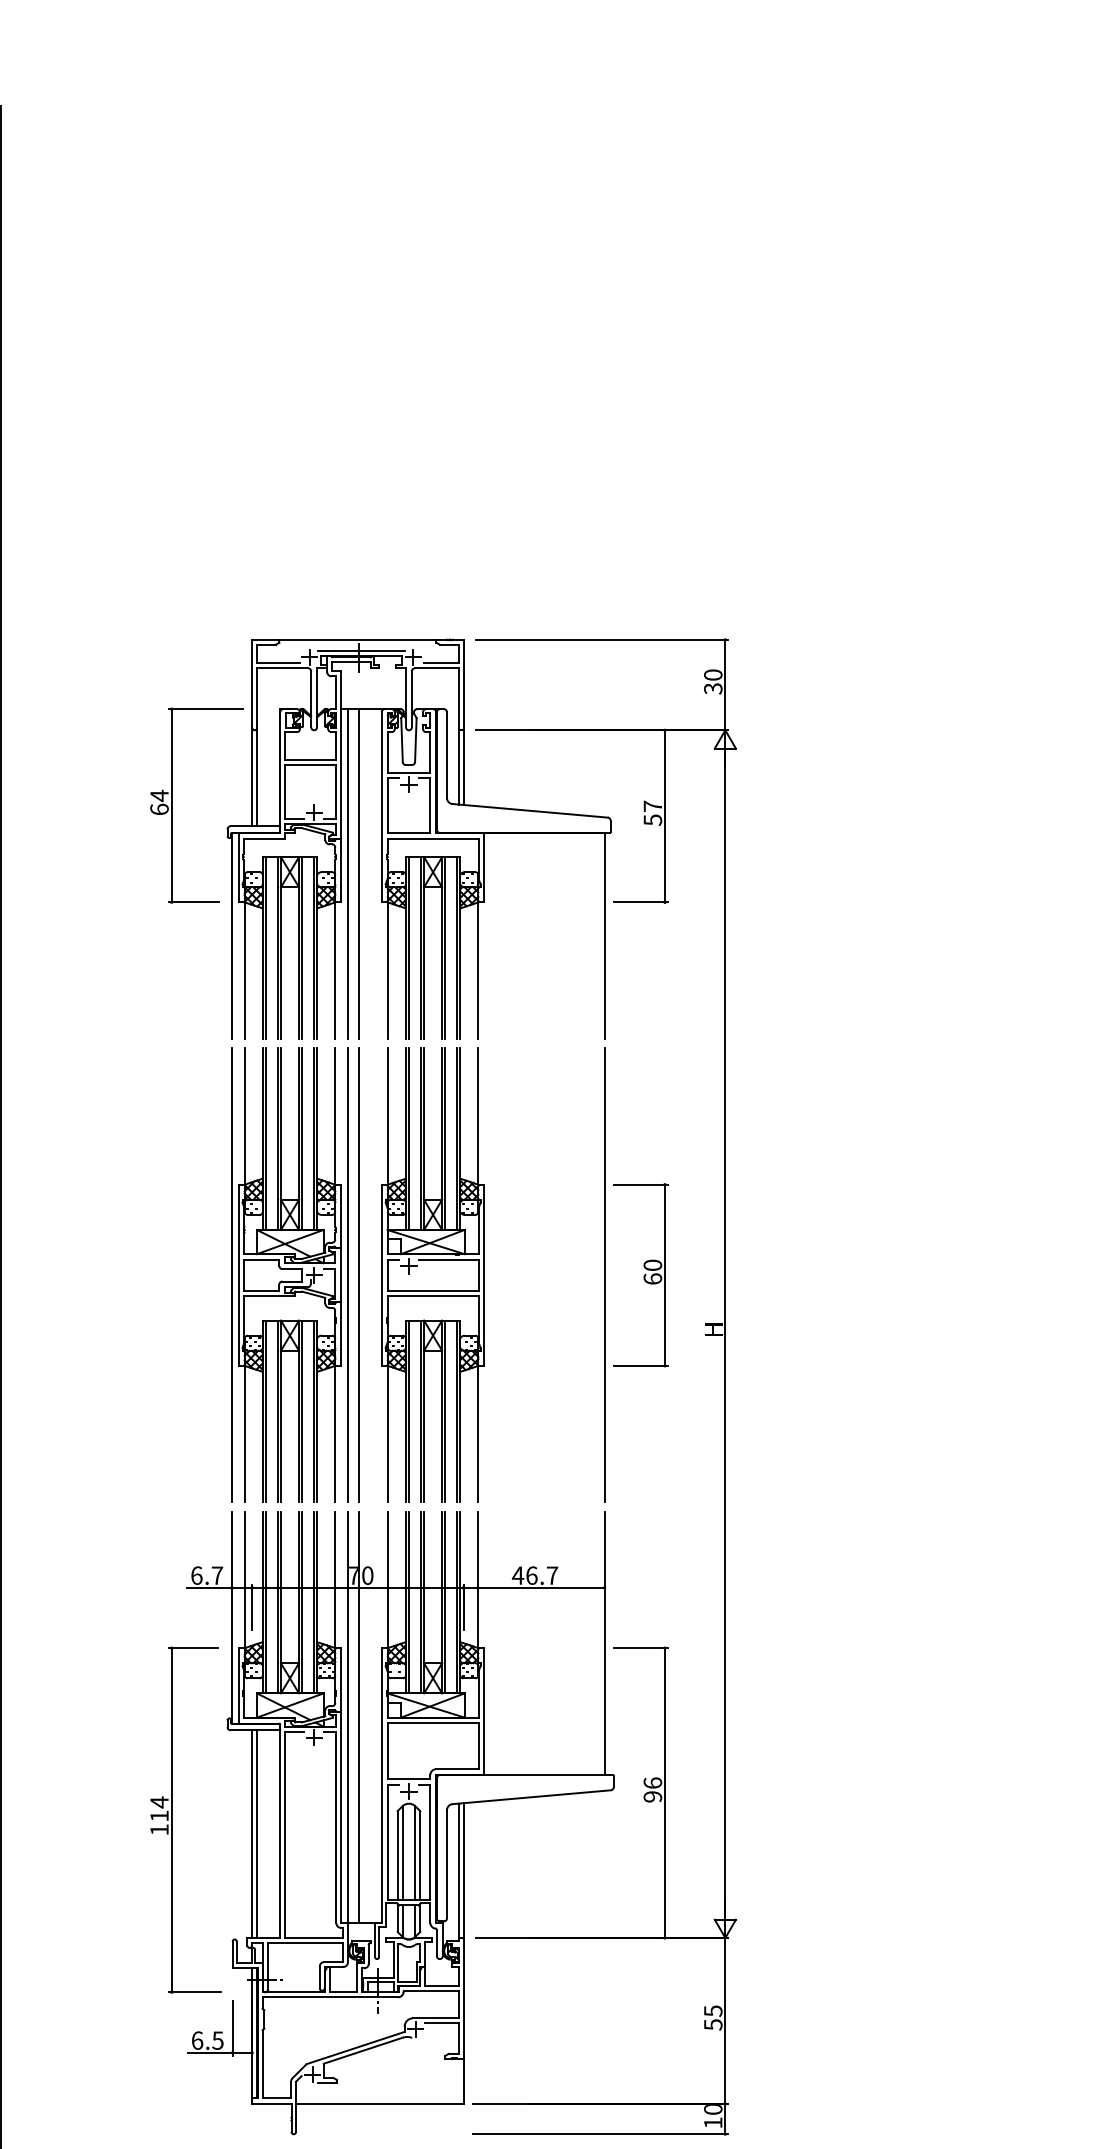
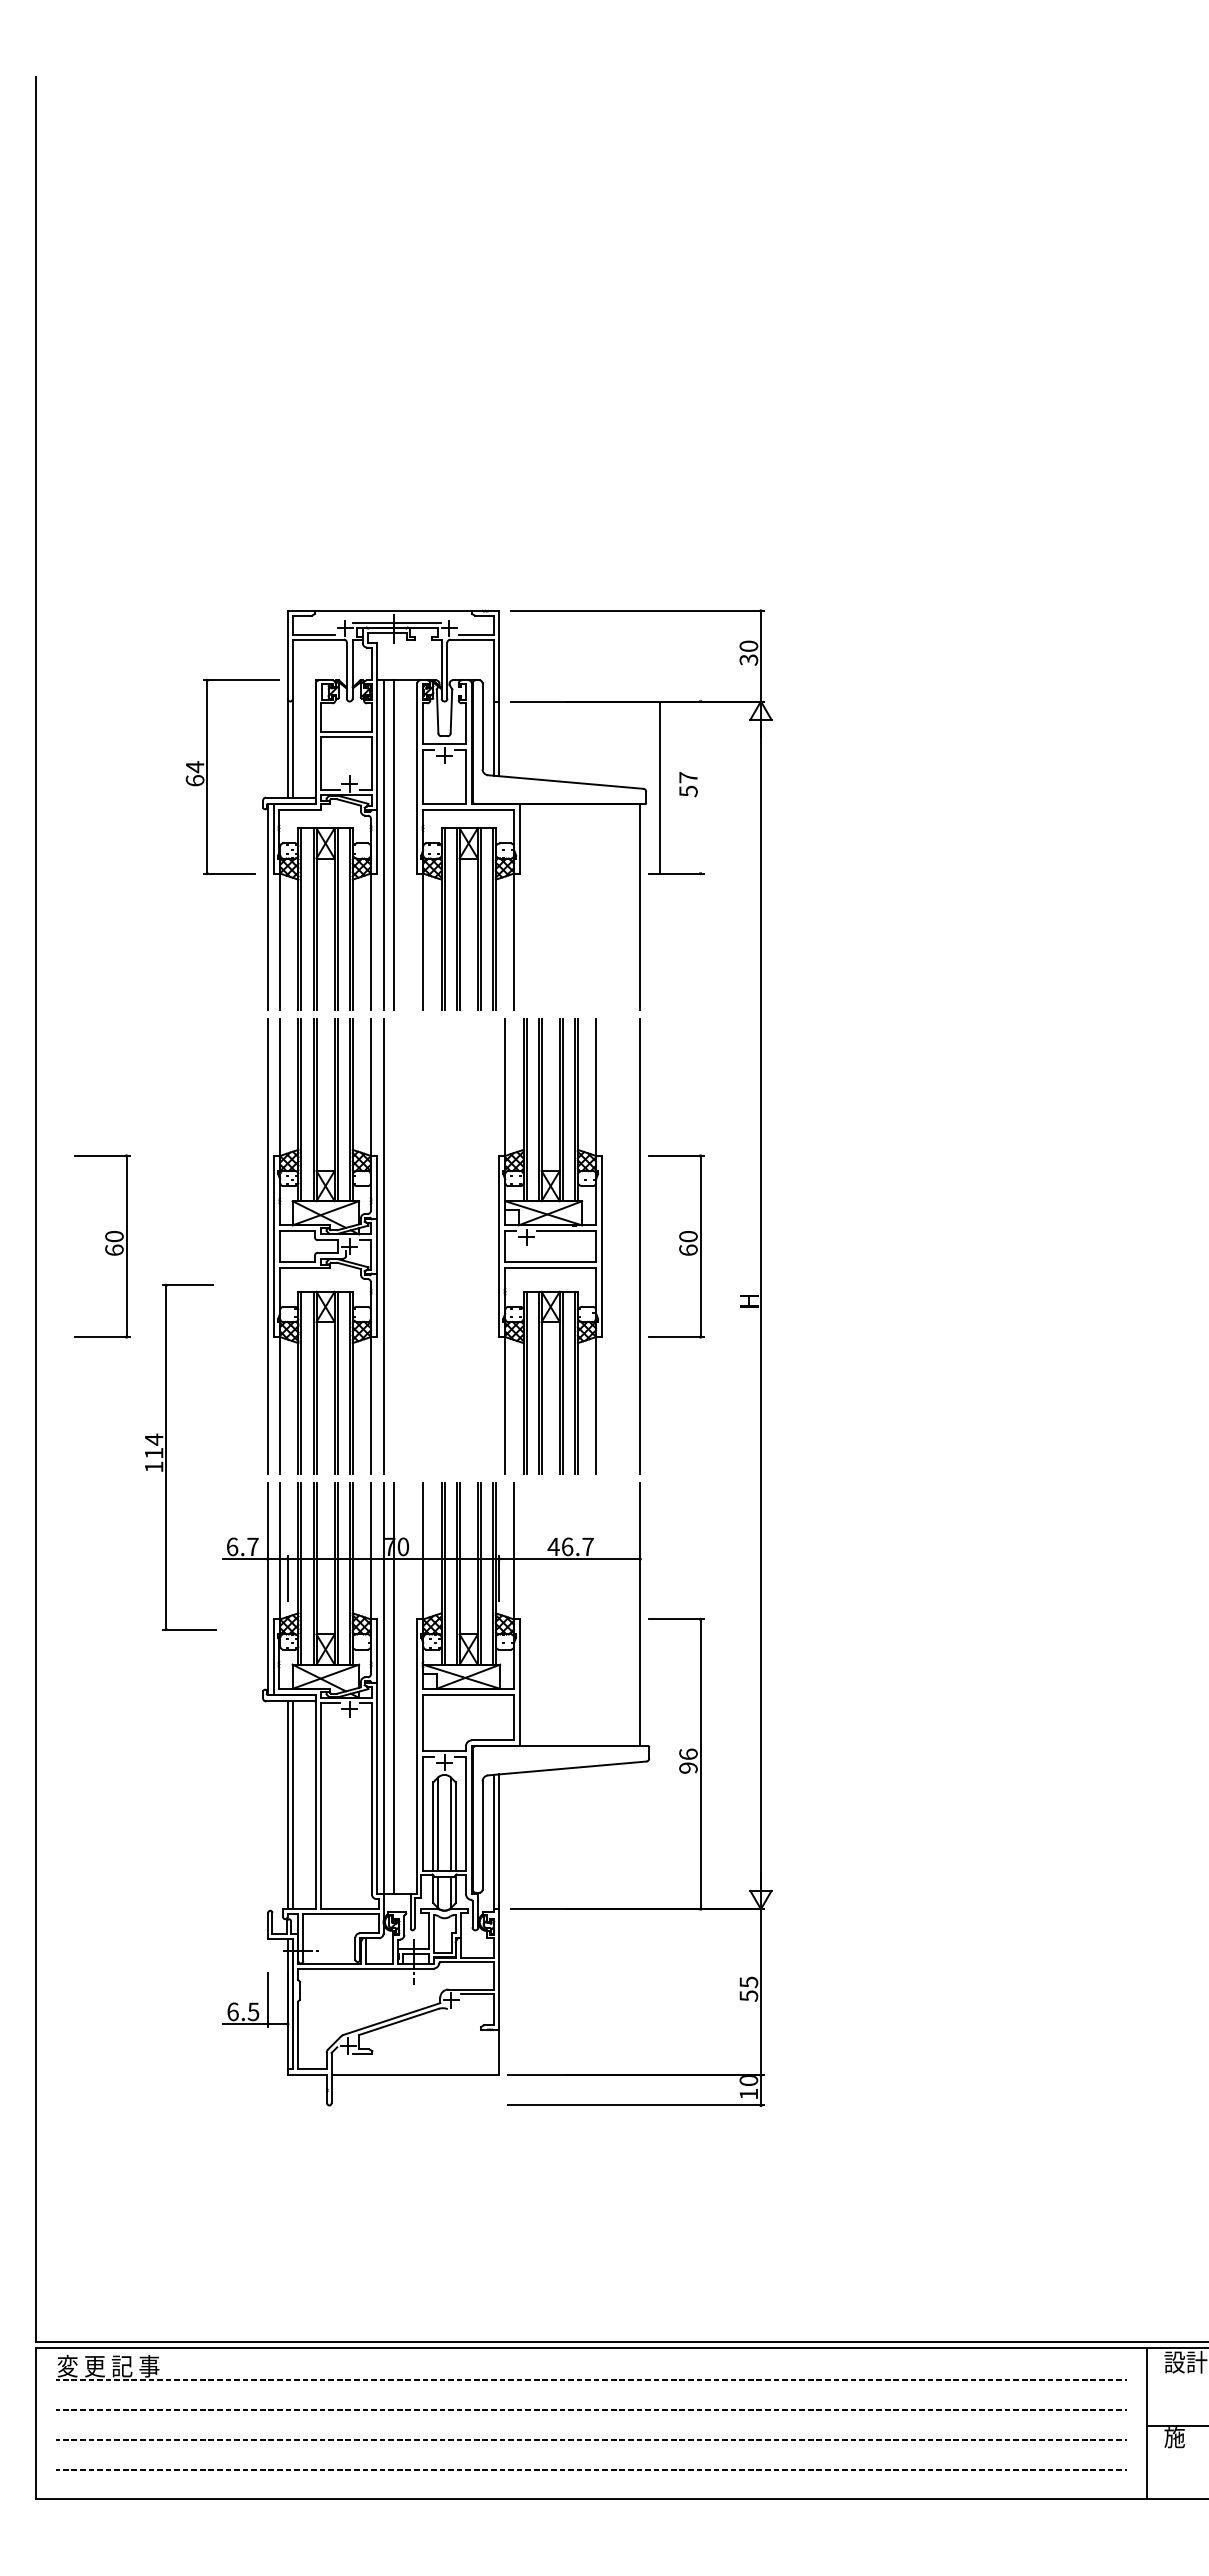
line: (664, 816) -> (659, 787), moved
part: (66, 1275) -> (102, 1246), added
line: (358, 1275) -> (394, 1246), removed
part: (432, 1275) -> (550, 1246), moved
part: (171, 1819) -> (166, 1456), moved

